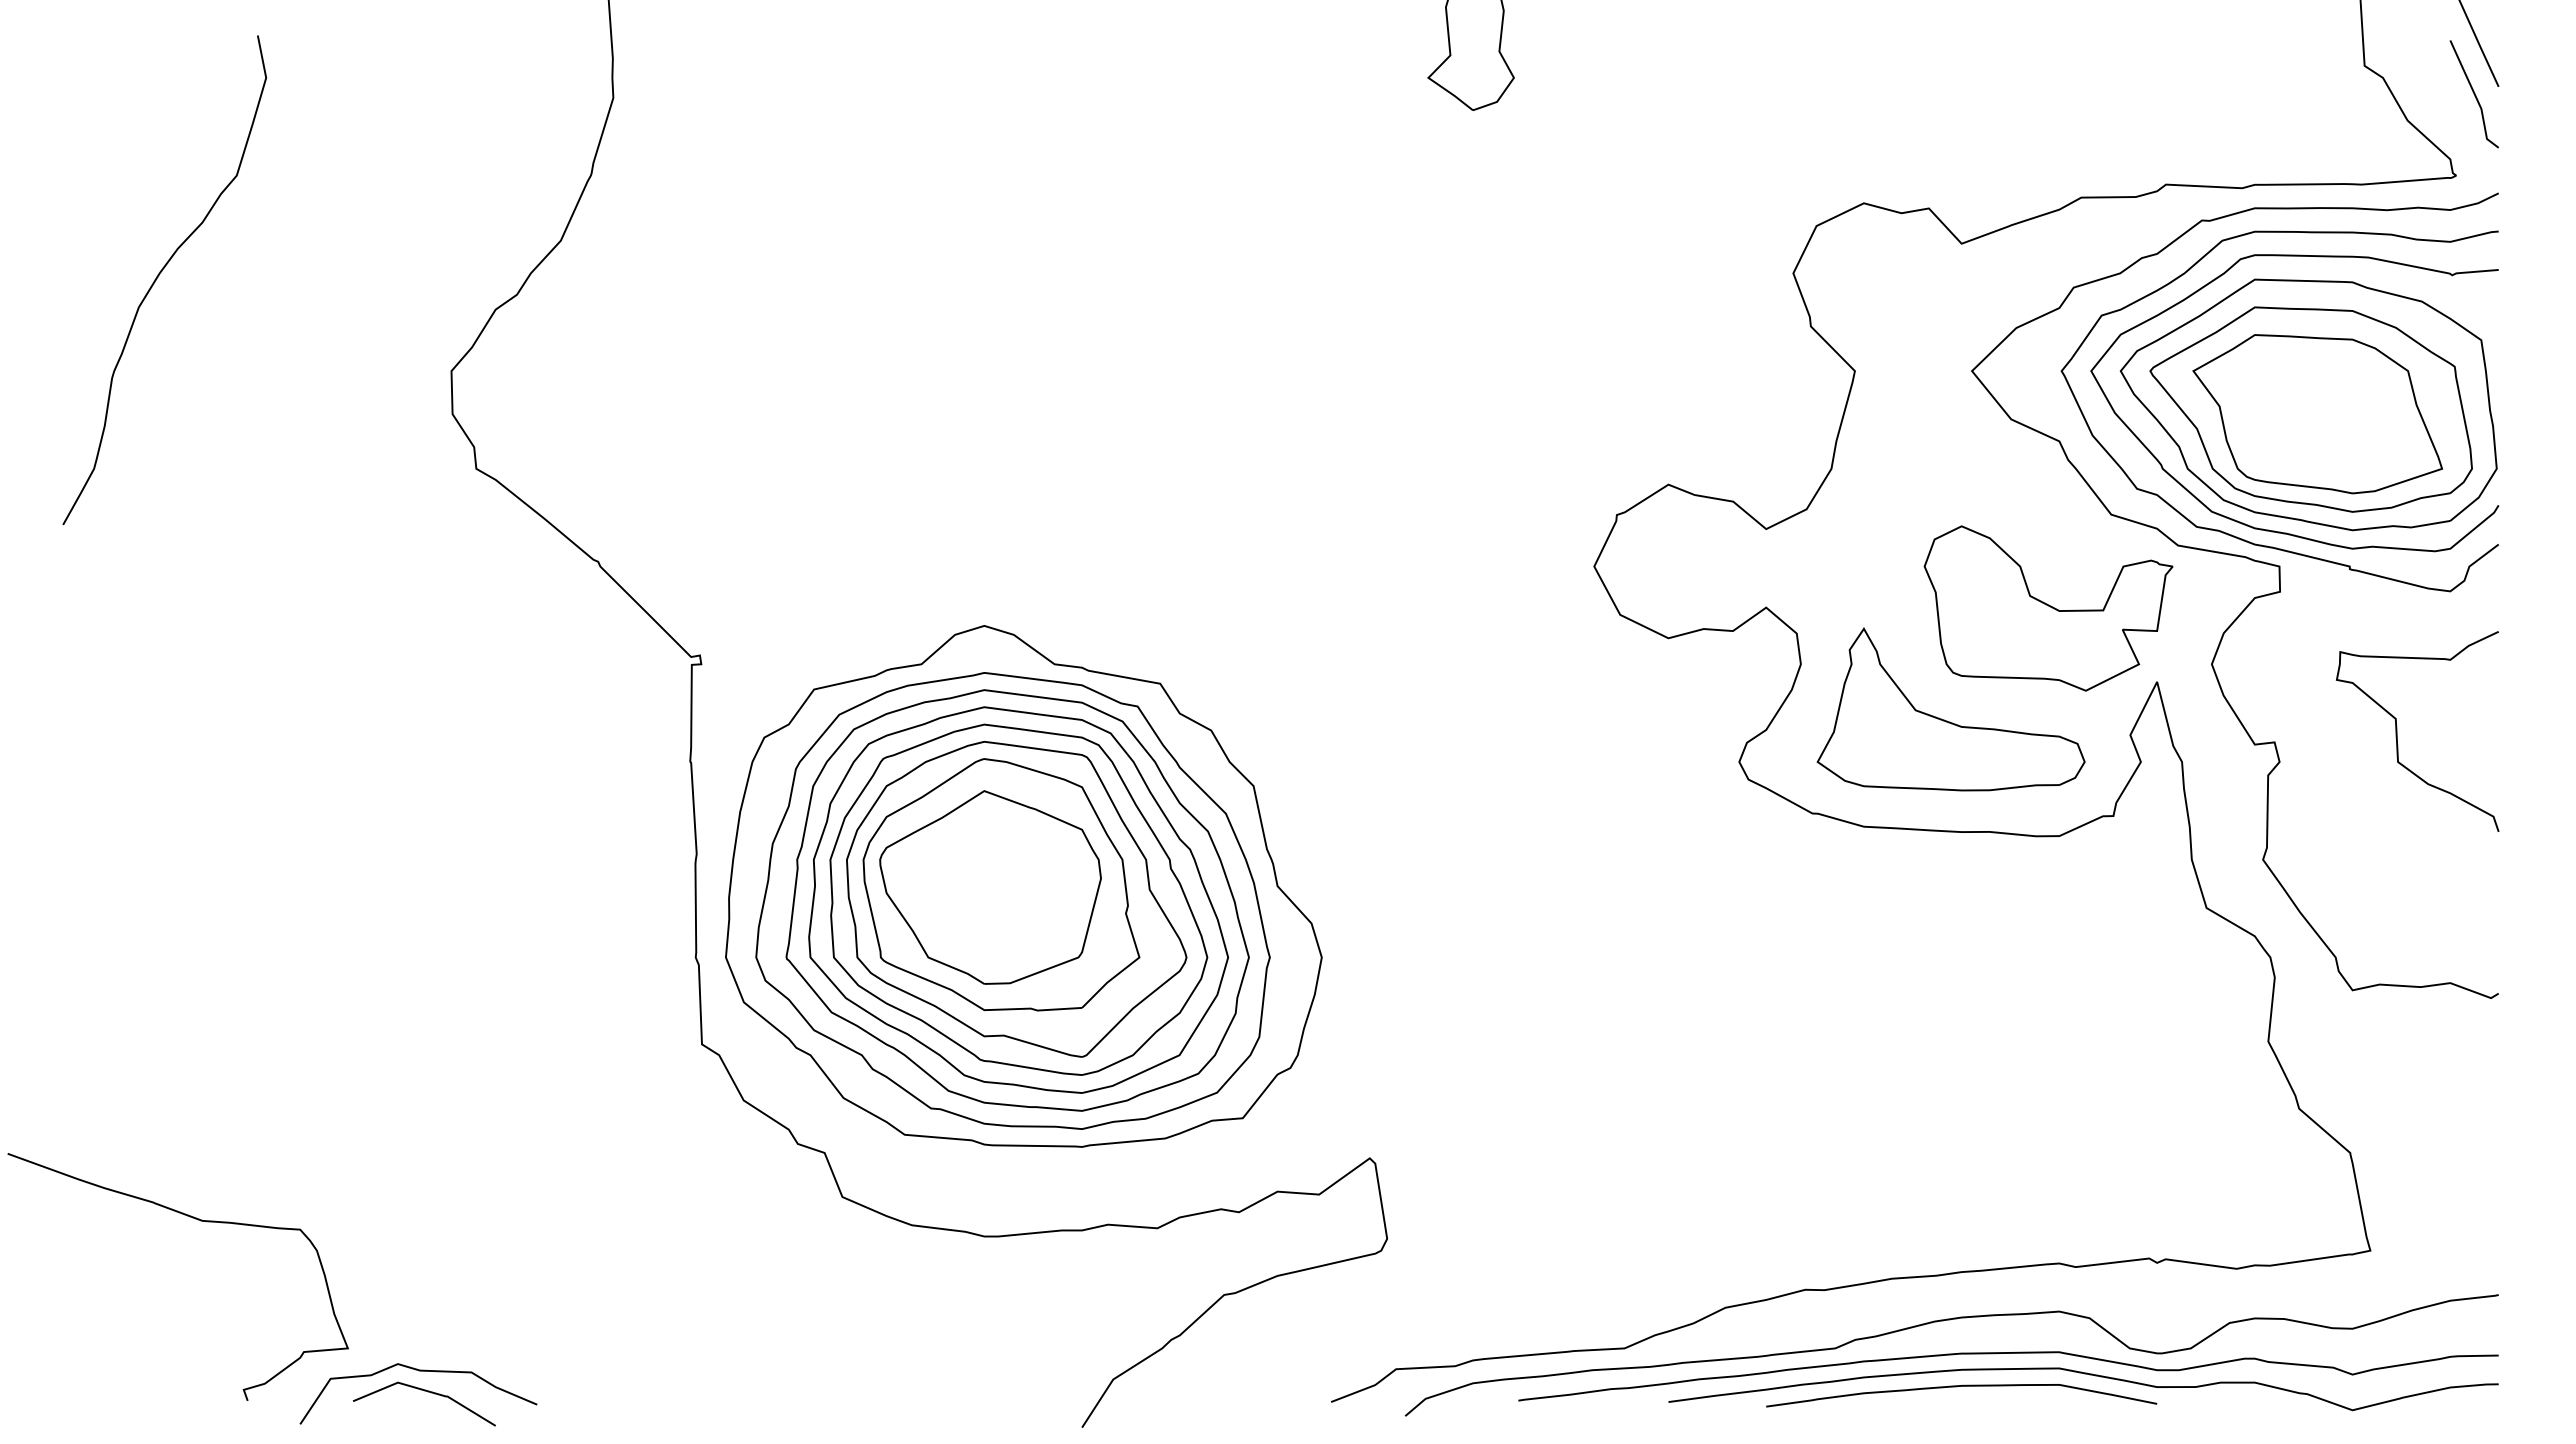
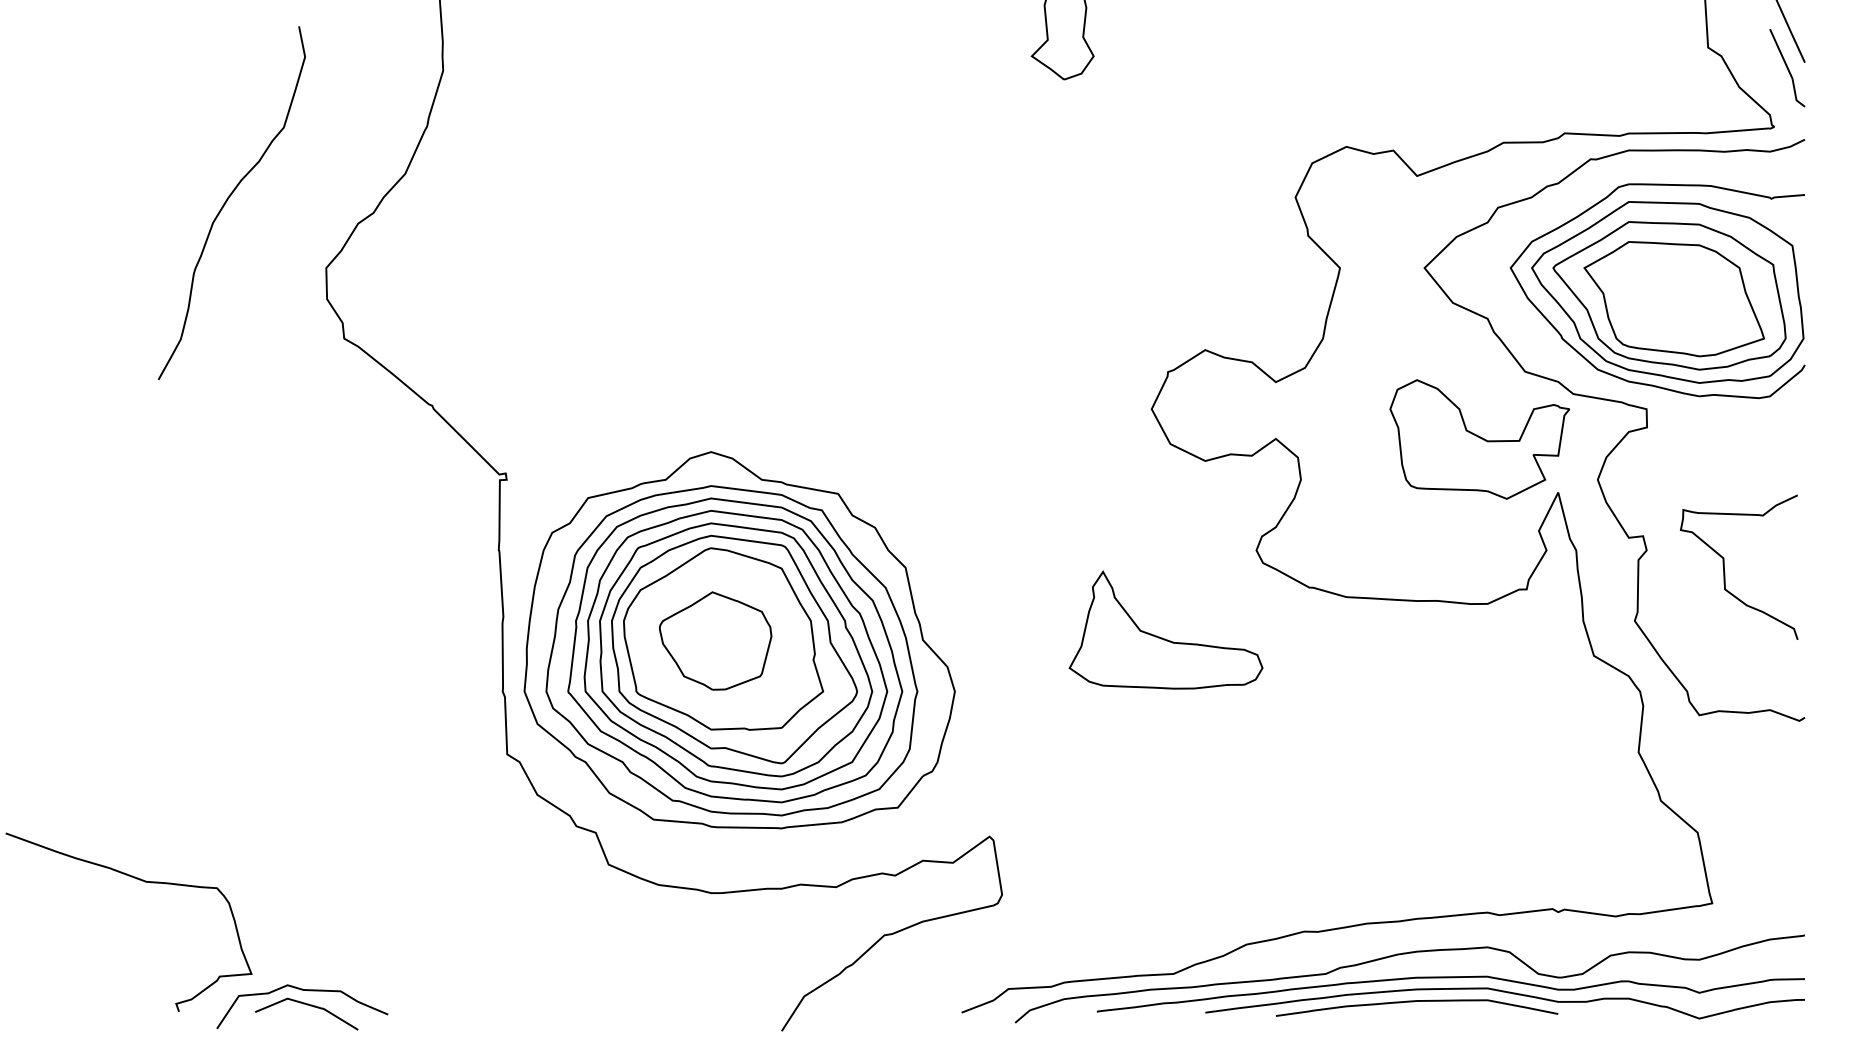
curve: (158, 277) -> (227, 201), moved
curve: (2229, 533) -> (1610, 385), removed
part: (1947, 720) -> (1163, 638), moved
curve: (2397, 731) -> (1724, 567), moved
part: (990, 887) -> (715, 641), size x0.7

